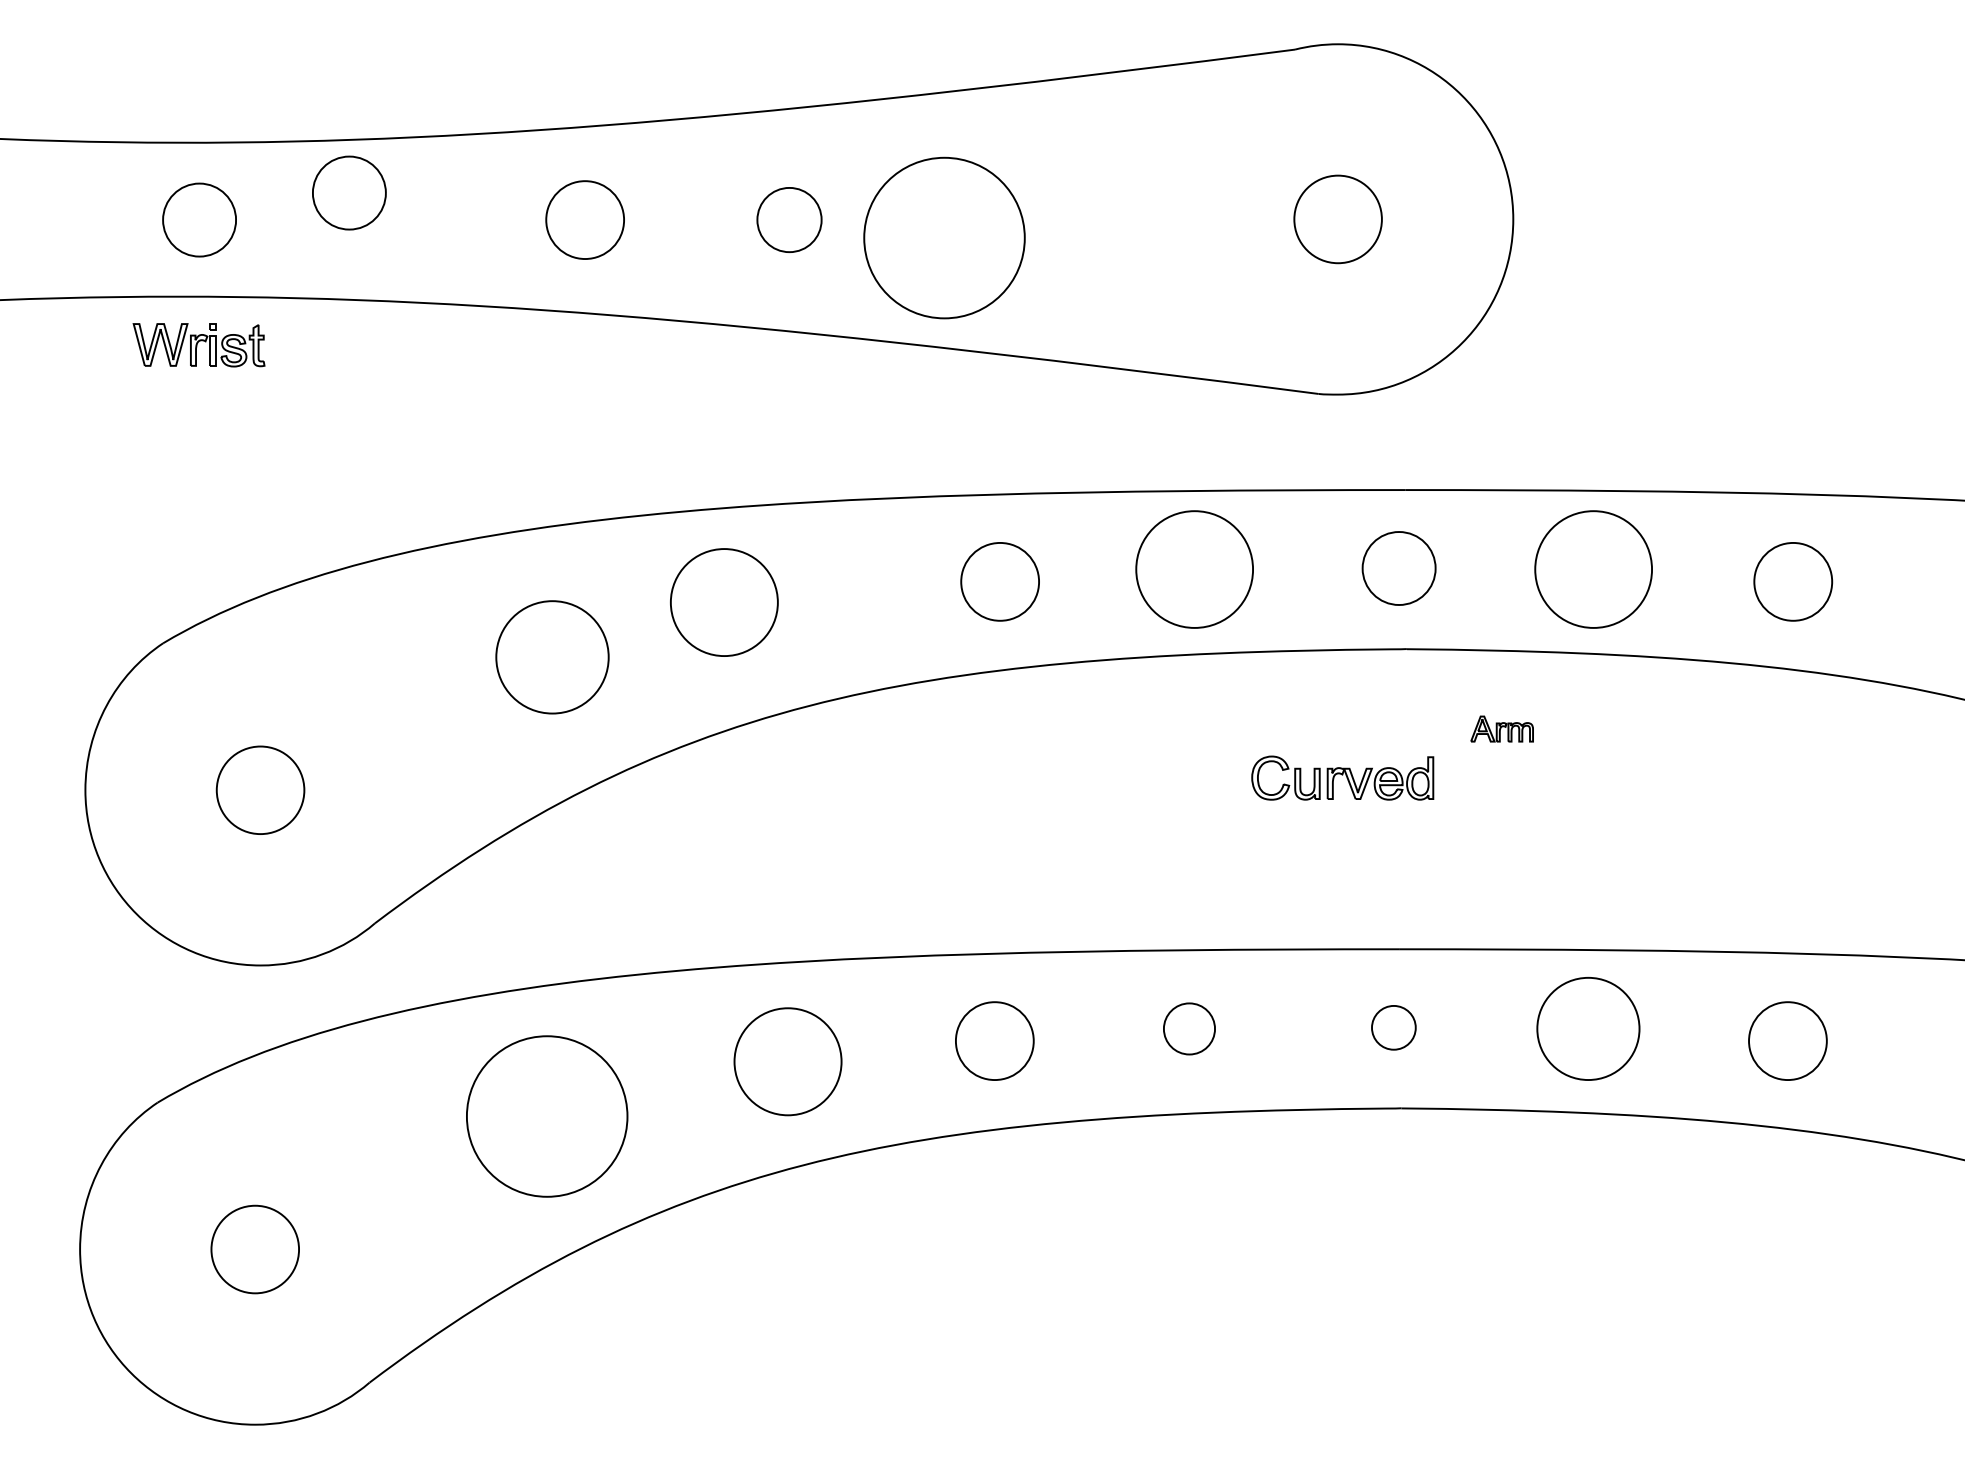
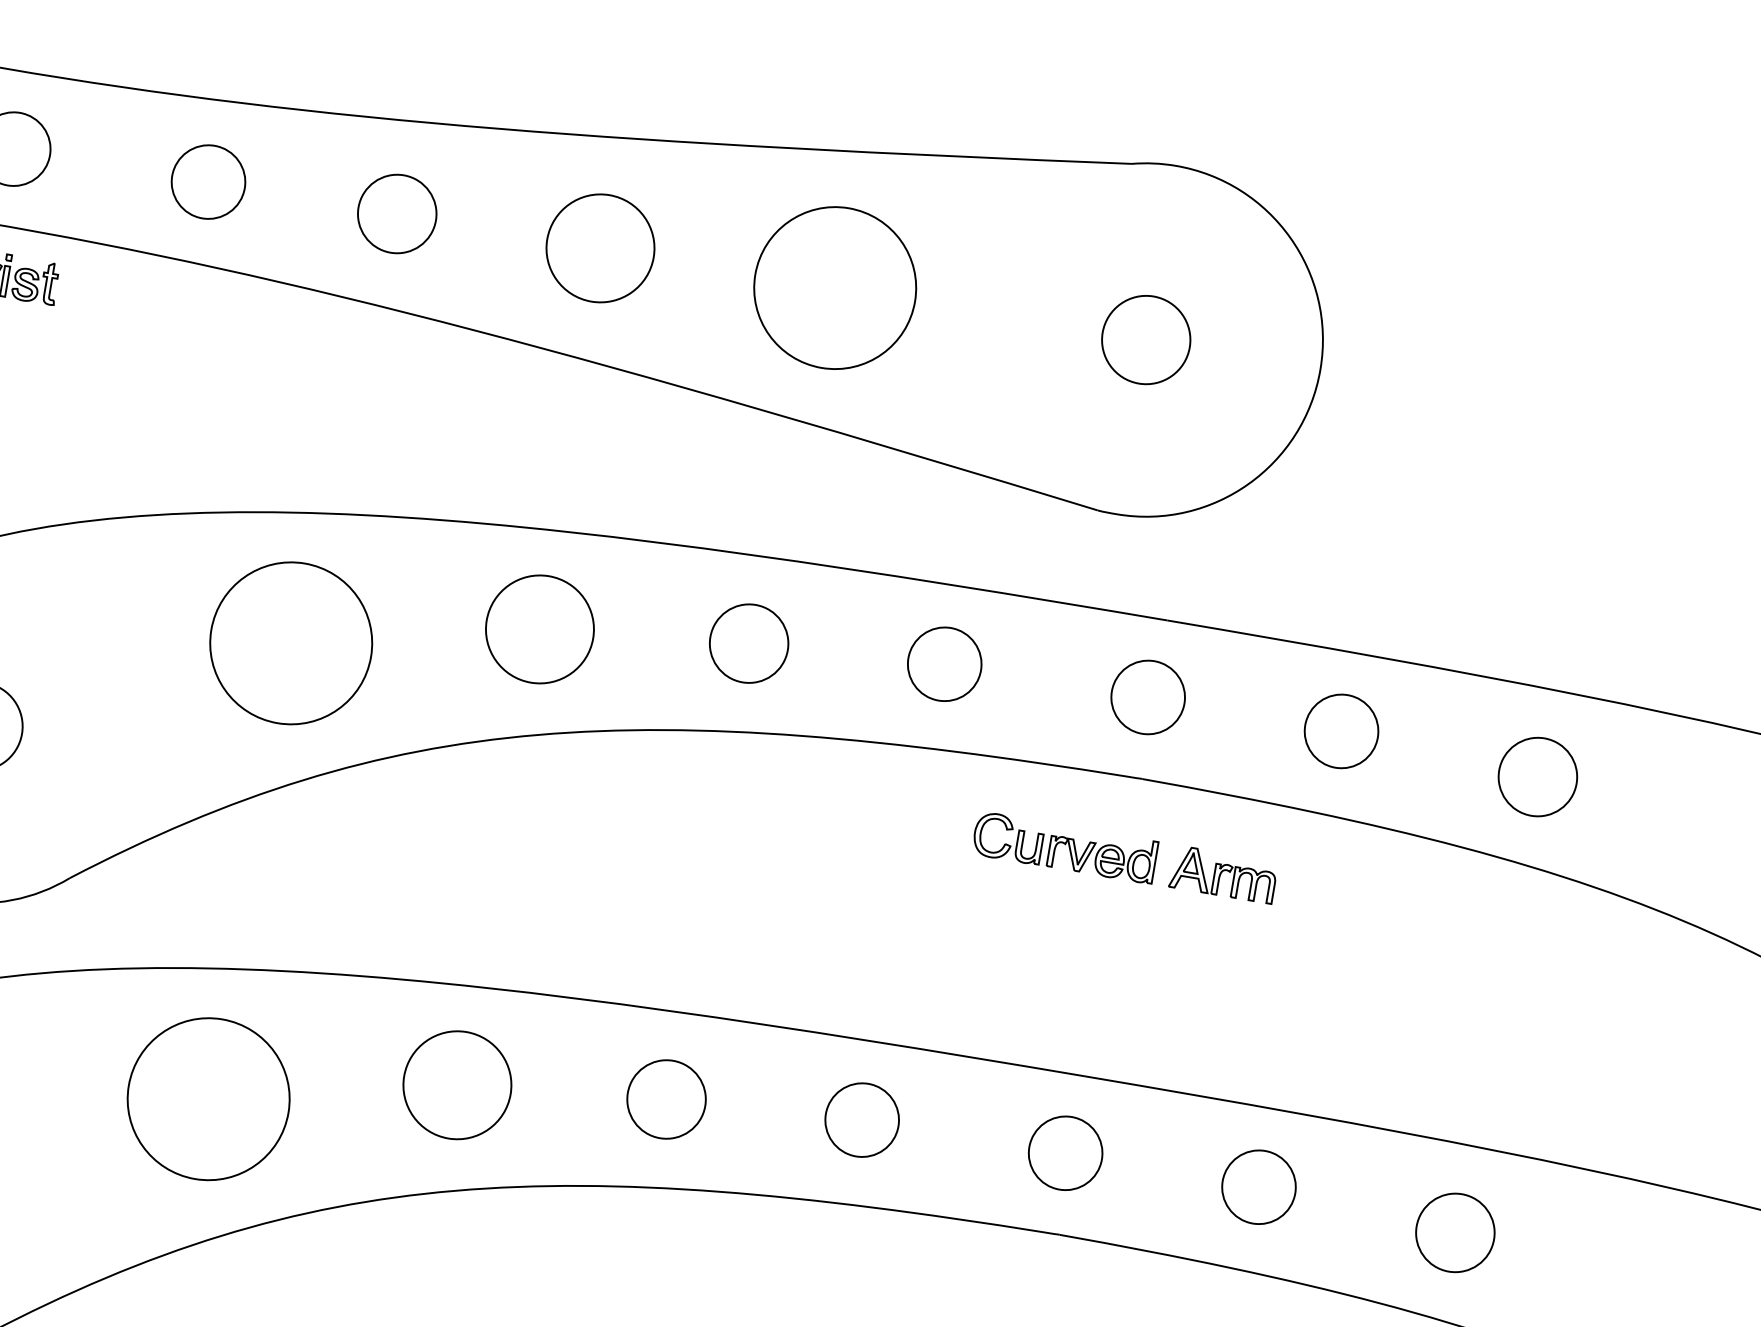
part: (349, 192) -> (208, 181), moved
part: (789, 219) -> (600, 247), size x1.67
part: (944, 237) -> (835, 287), moved
part: (1194, 569) -> (944, 664), size x0.62
part: (1593, 569) -> (1341, 731), size x0.62
part: (724, 602) -> (540, 629), moved
part: (552, 657) -> (291, 643), size x1.43
part: (1501, 728) -> (1223, 873), size x1.67
part: (1342, 777) -> (1064, 847), moved
part: (1393, 1027) -> (1065, 1153), size x1.67
part: (1189, 1028) -> (862, 1119), size x1.43
part: (1588, 1028) -> (1259, 1186), size x0.71

